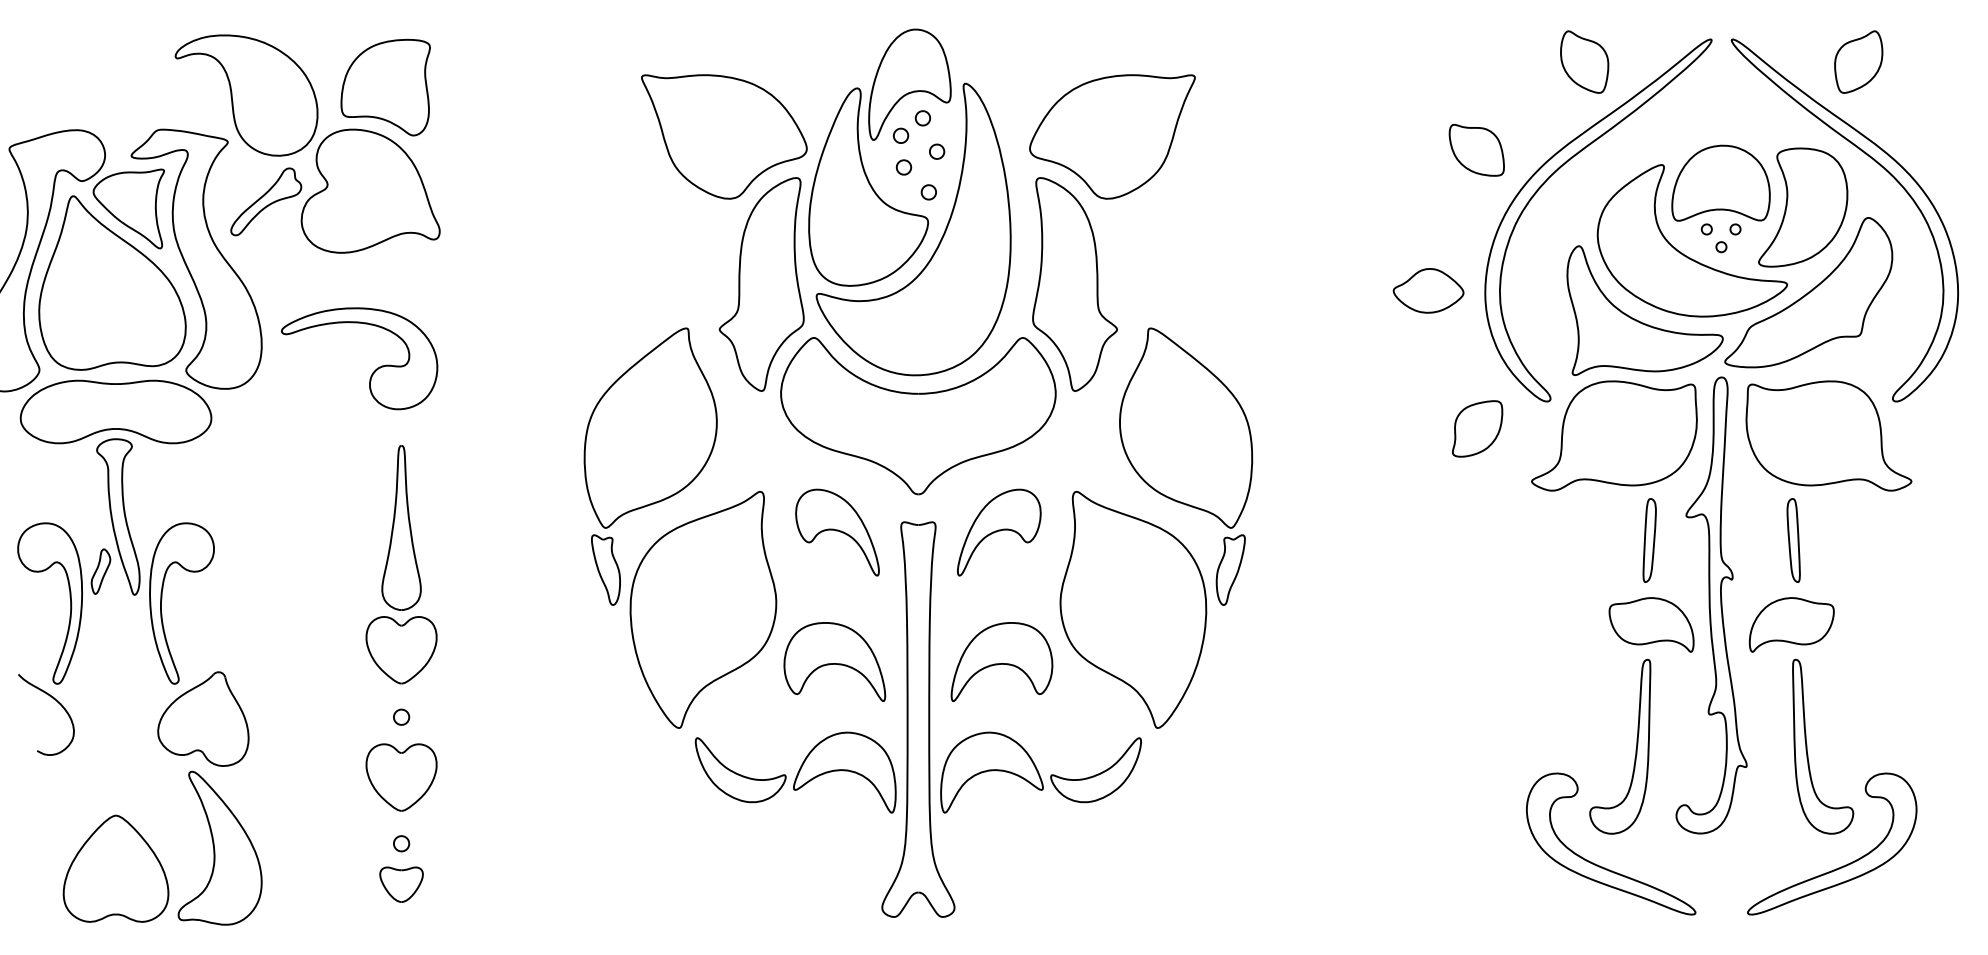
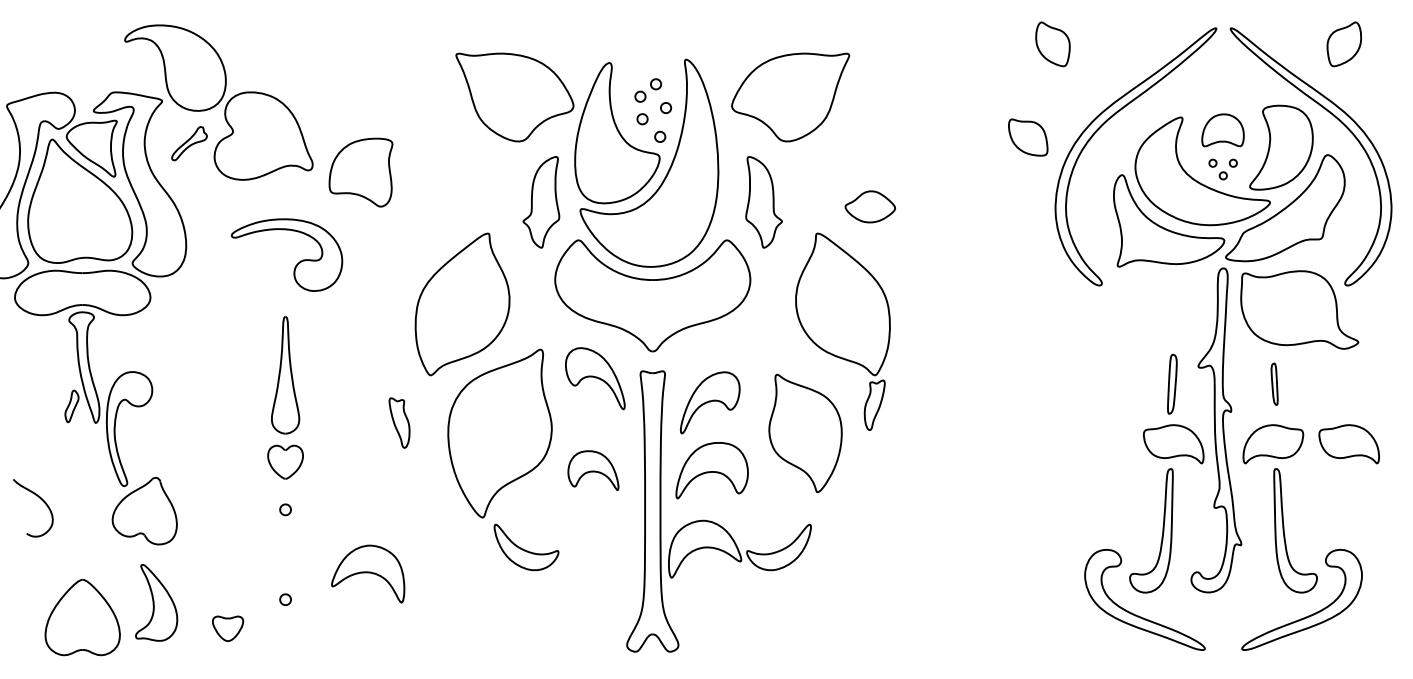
part: (1584, 61) -> (1052, 43), moved
part: (1858, 61) -> (1344, 43), moved
part: (909, 84) -> (646, 60), removed
part: (385, 87) -> (360, 172), moved
part: (1476, 149) -> (1028, 137), moved
part: (1720, 182) -> (1222, 129), size x0.6
part: (266, 201) -> (189, 143), size x0.7
part: (761, 284) -> (541, 202), size x0.6
part: (1074, 284) -> (763, 202), size x0.6
part: (1428, 290) -> (870, 206), moved
part: (373, 371) -> (296, 264), moved
part: (1477, 428) -> (1050, 304), removed
part: (1614, 435) -> (1147, 309), removed
part: (999, 532) -> (710, 402), moved
part: (1793, 540) -> (1274, 384), size x0.7
part: (605, 569) -> (399, 422), moved
part: (69, 597) -> (49, 424), removed
part: (1133, 609) -> (805, 433), size x0.7
part: (1898, 624) -> (1349, 443), added
part: (401, 650) -> (285, 462), size x0.7
part: (834, 661) -> (593, 470), size x0.7
part: (844, 772) -> (367, 573), moved
part: (401, 777) -> (285, 552), removed
part: (219, 847) -> (156, 602), size x0.7
part: (401, 884) -> (227, 628), moved

